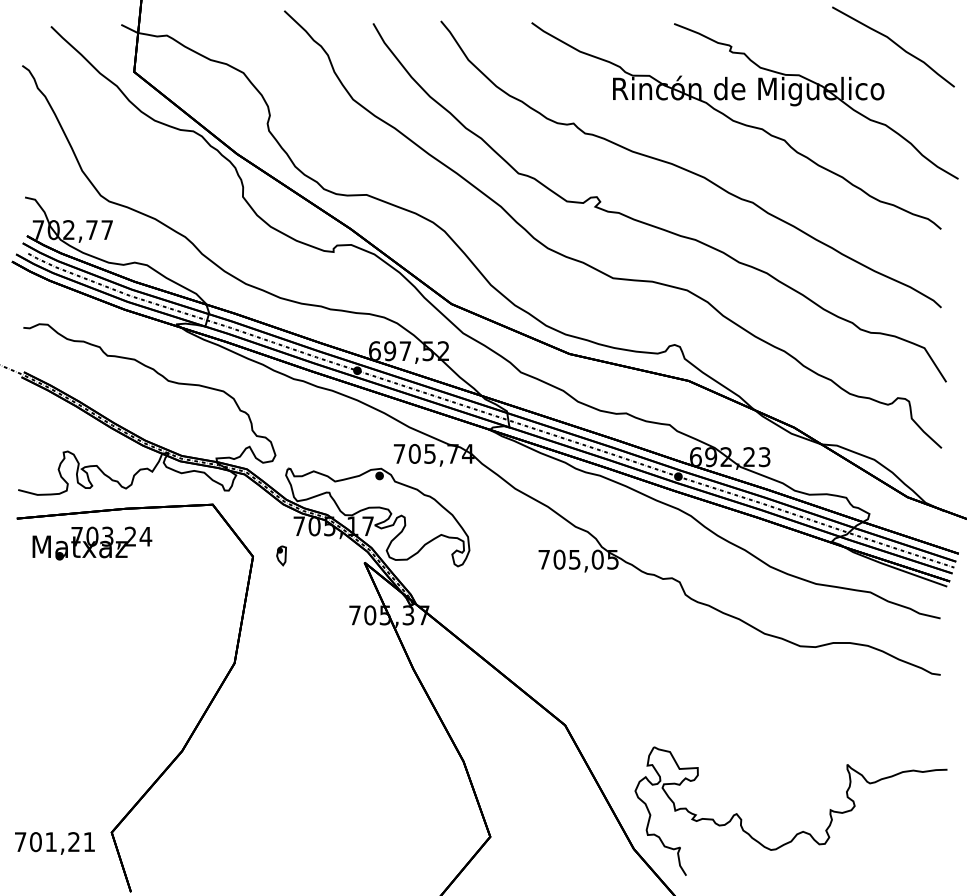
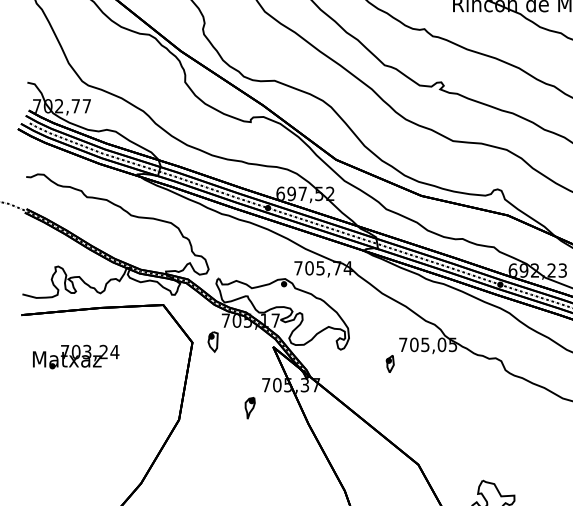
text: (92, 543) -> (76, 357), moved
part: (281, 555) -> (213, 341), size x1.43
part: (526, 585) -> (390, 363), added
part: (332, 647) -> (249, 408), added

